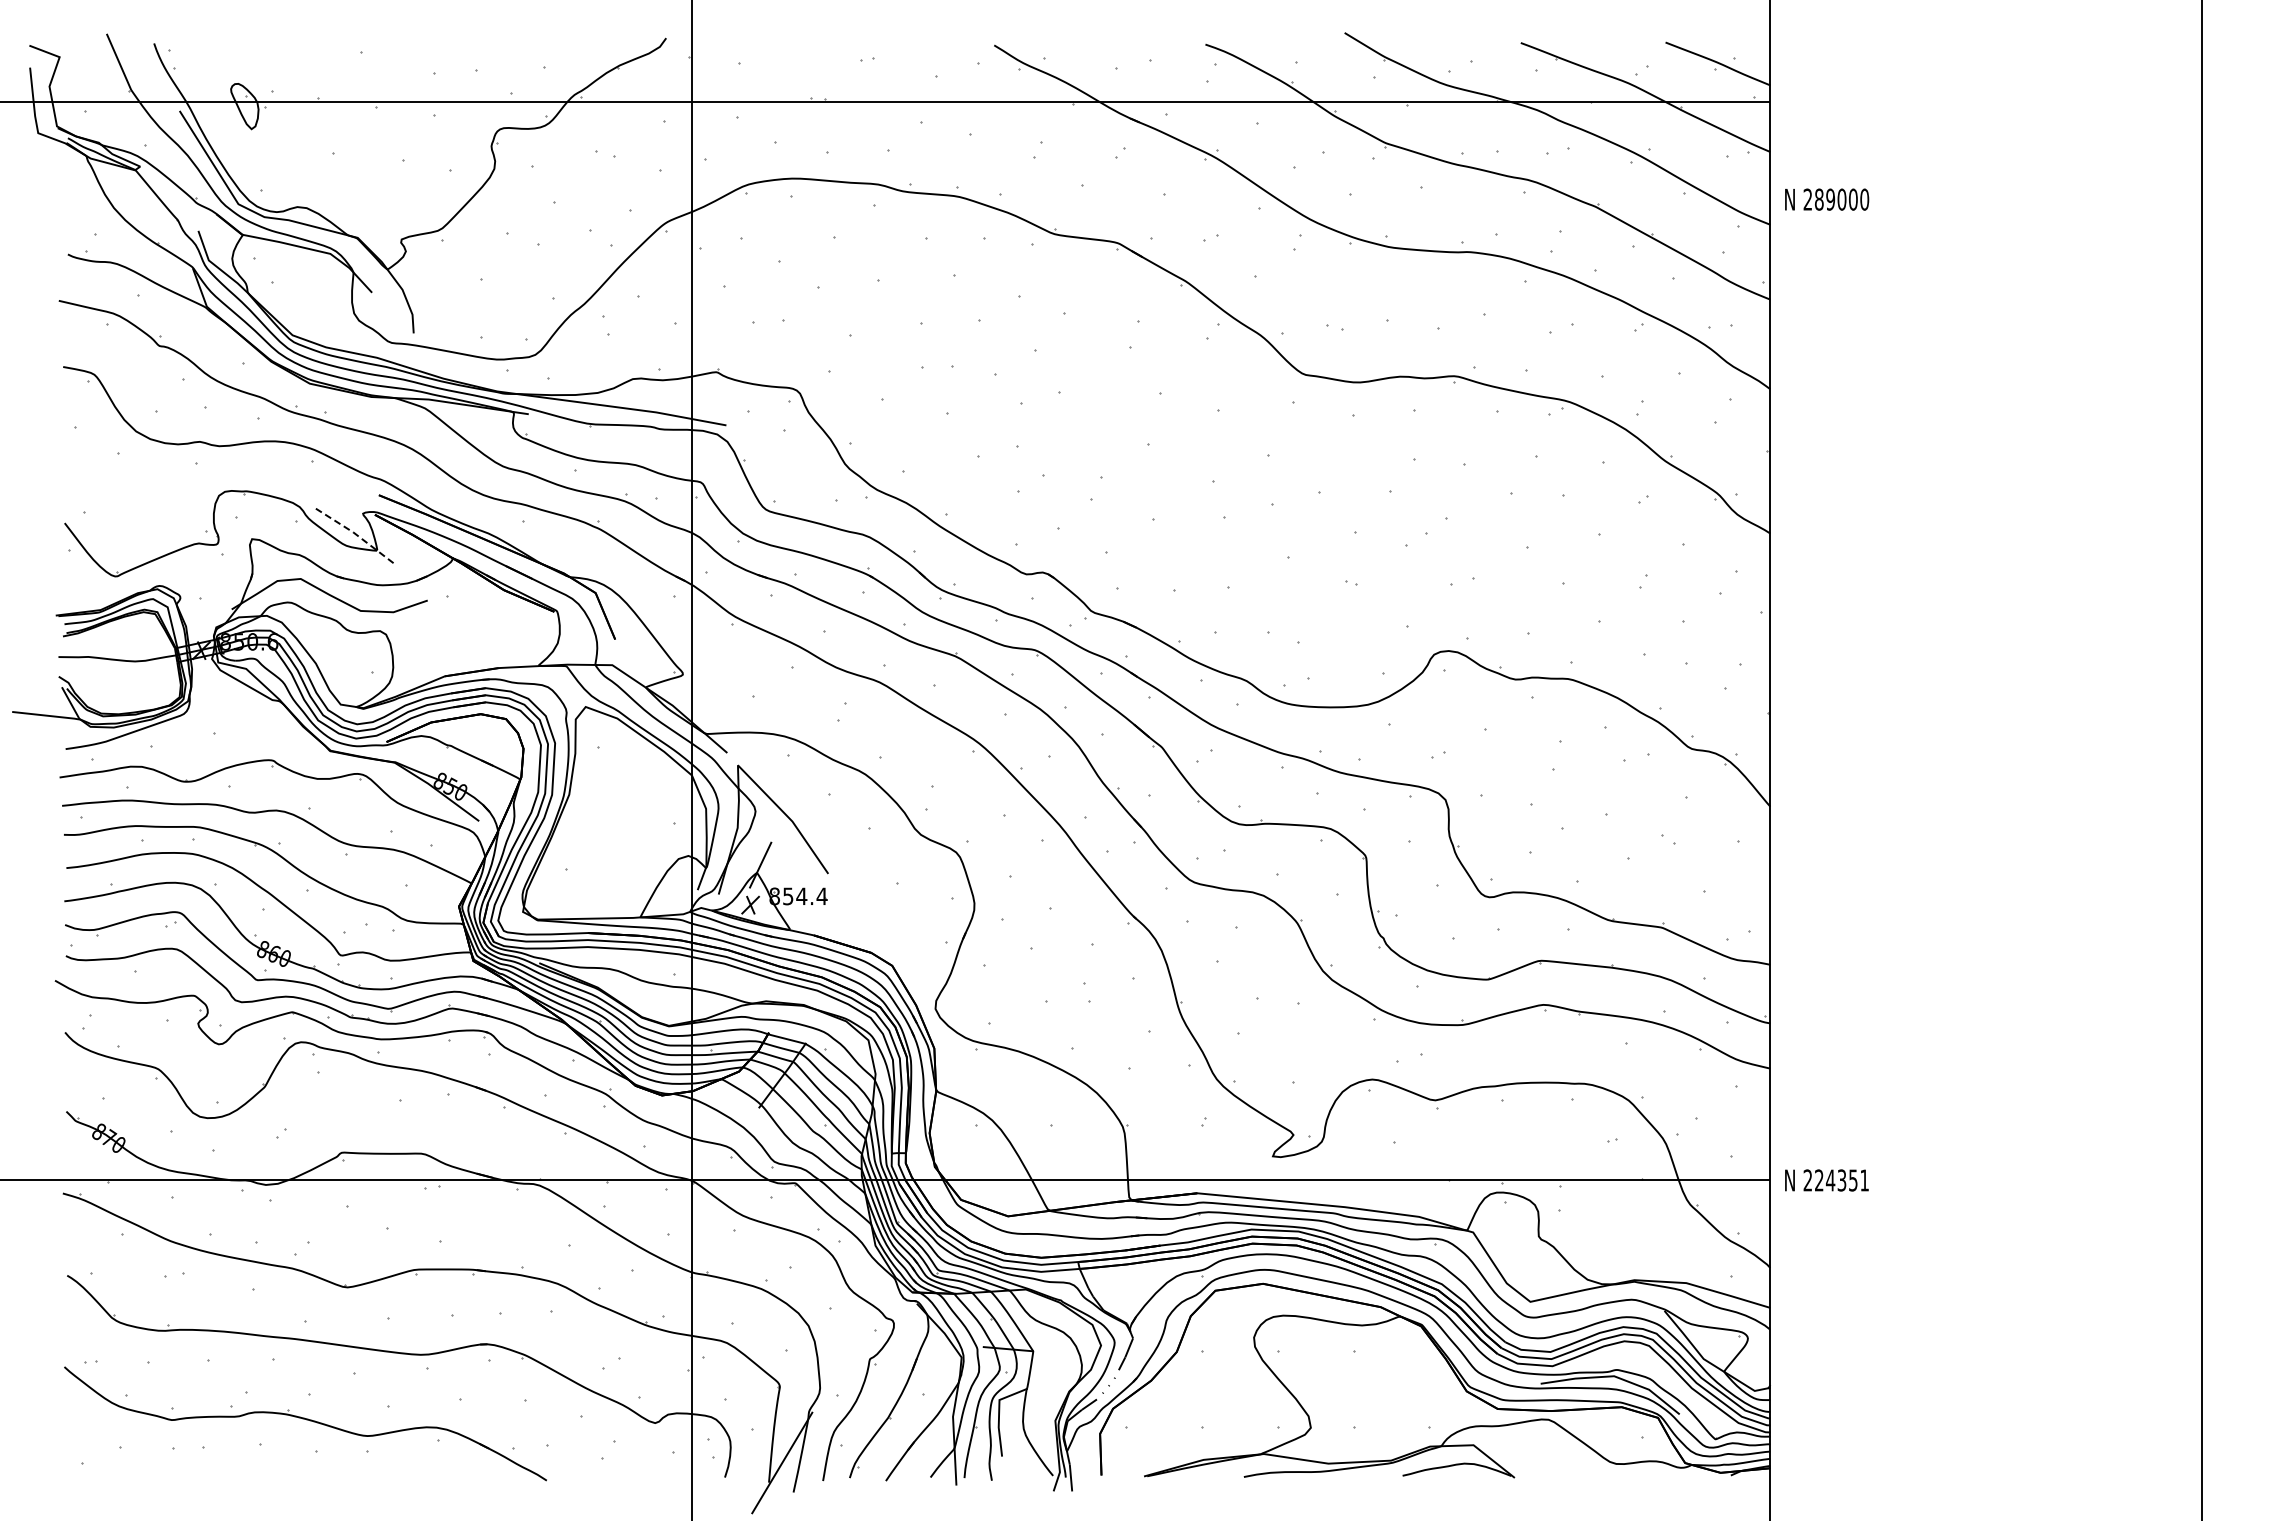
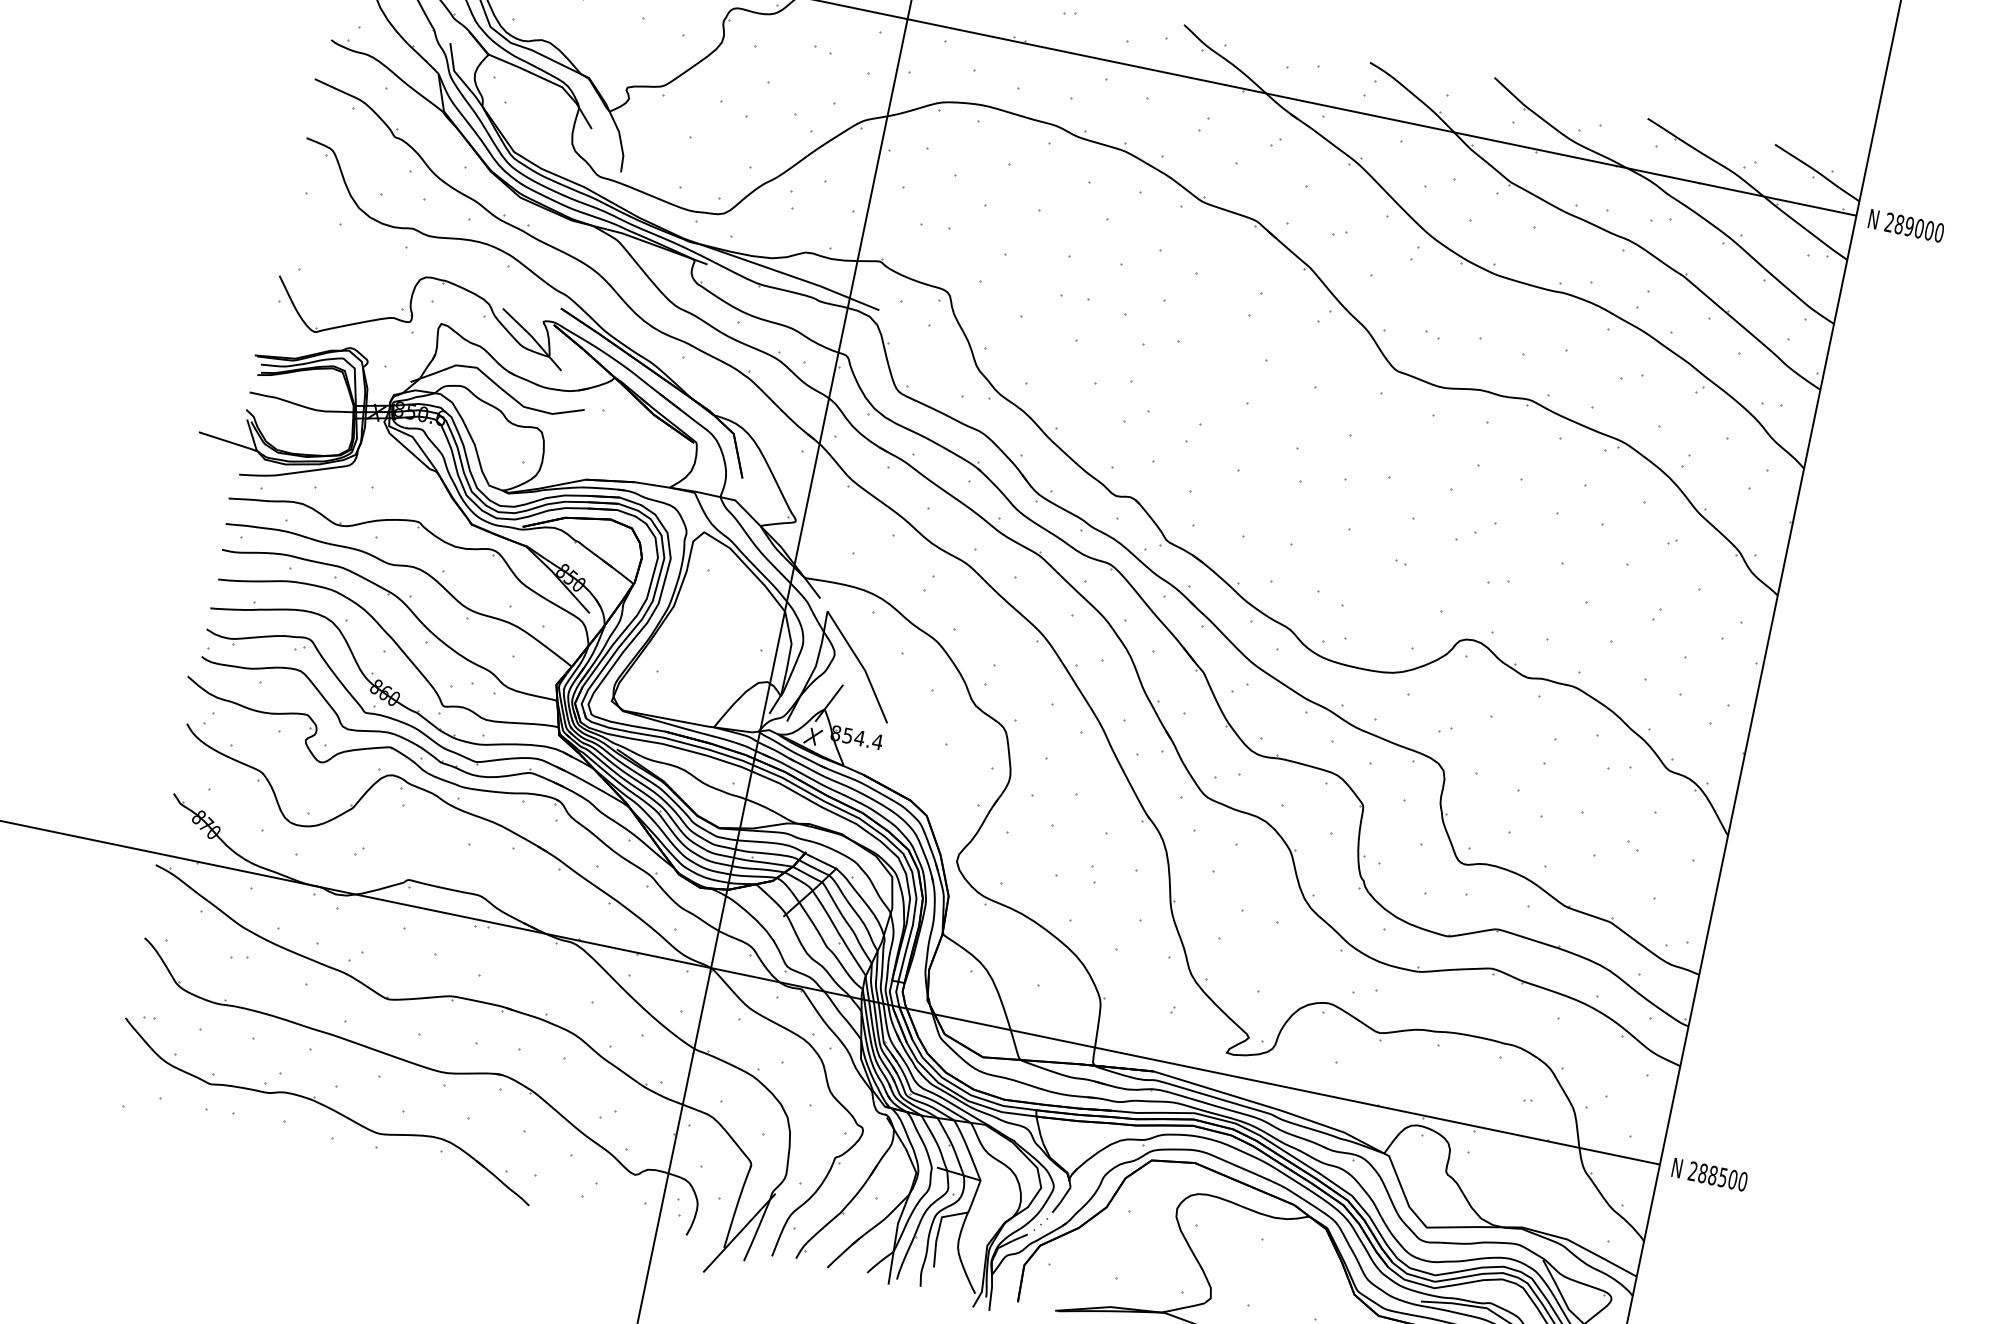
text: (1827, 199) -> (1906, 225), moved
line: (354, 533) -> (532, 337), dashed -> solid
text: (1842, 1180) -> (1723, 1177), 224351 -> 288500

